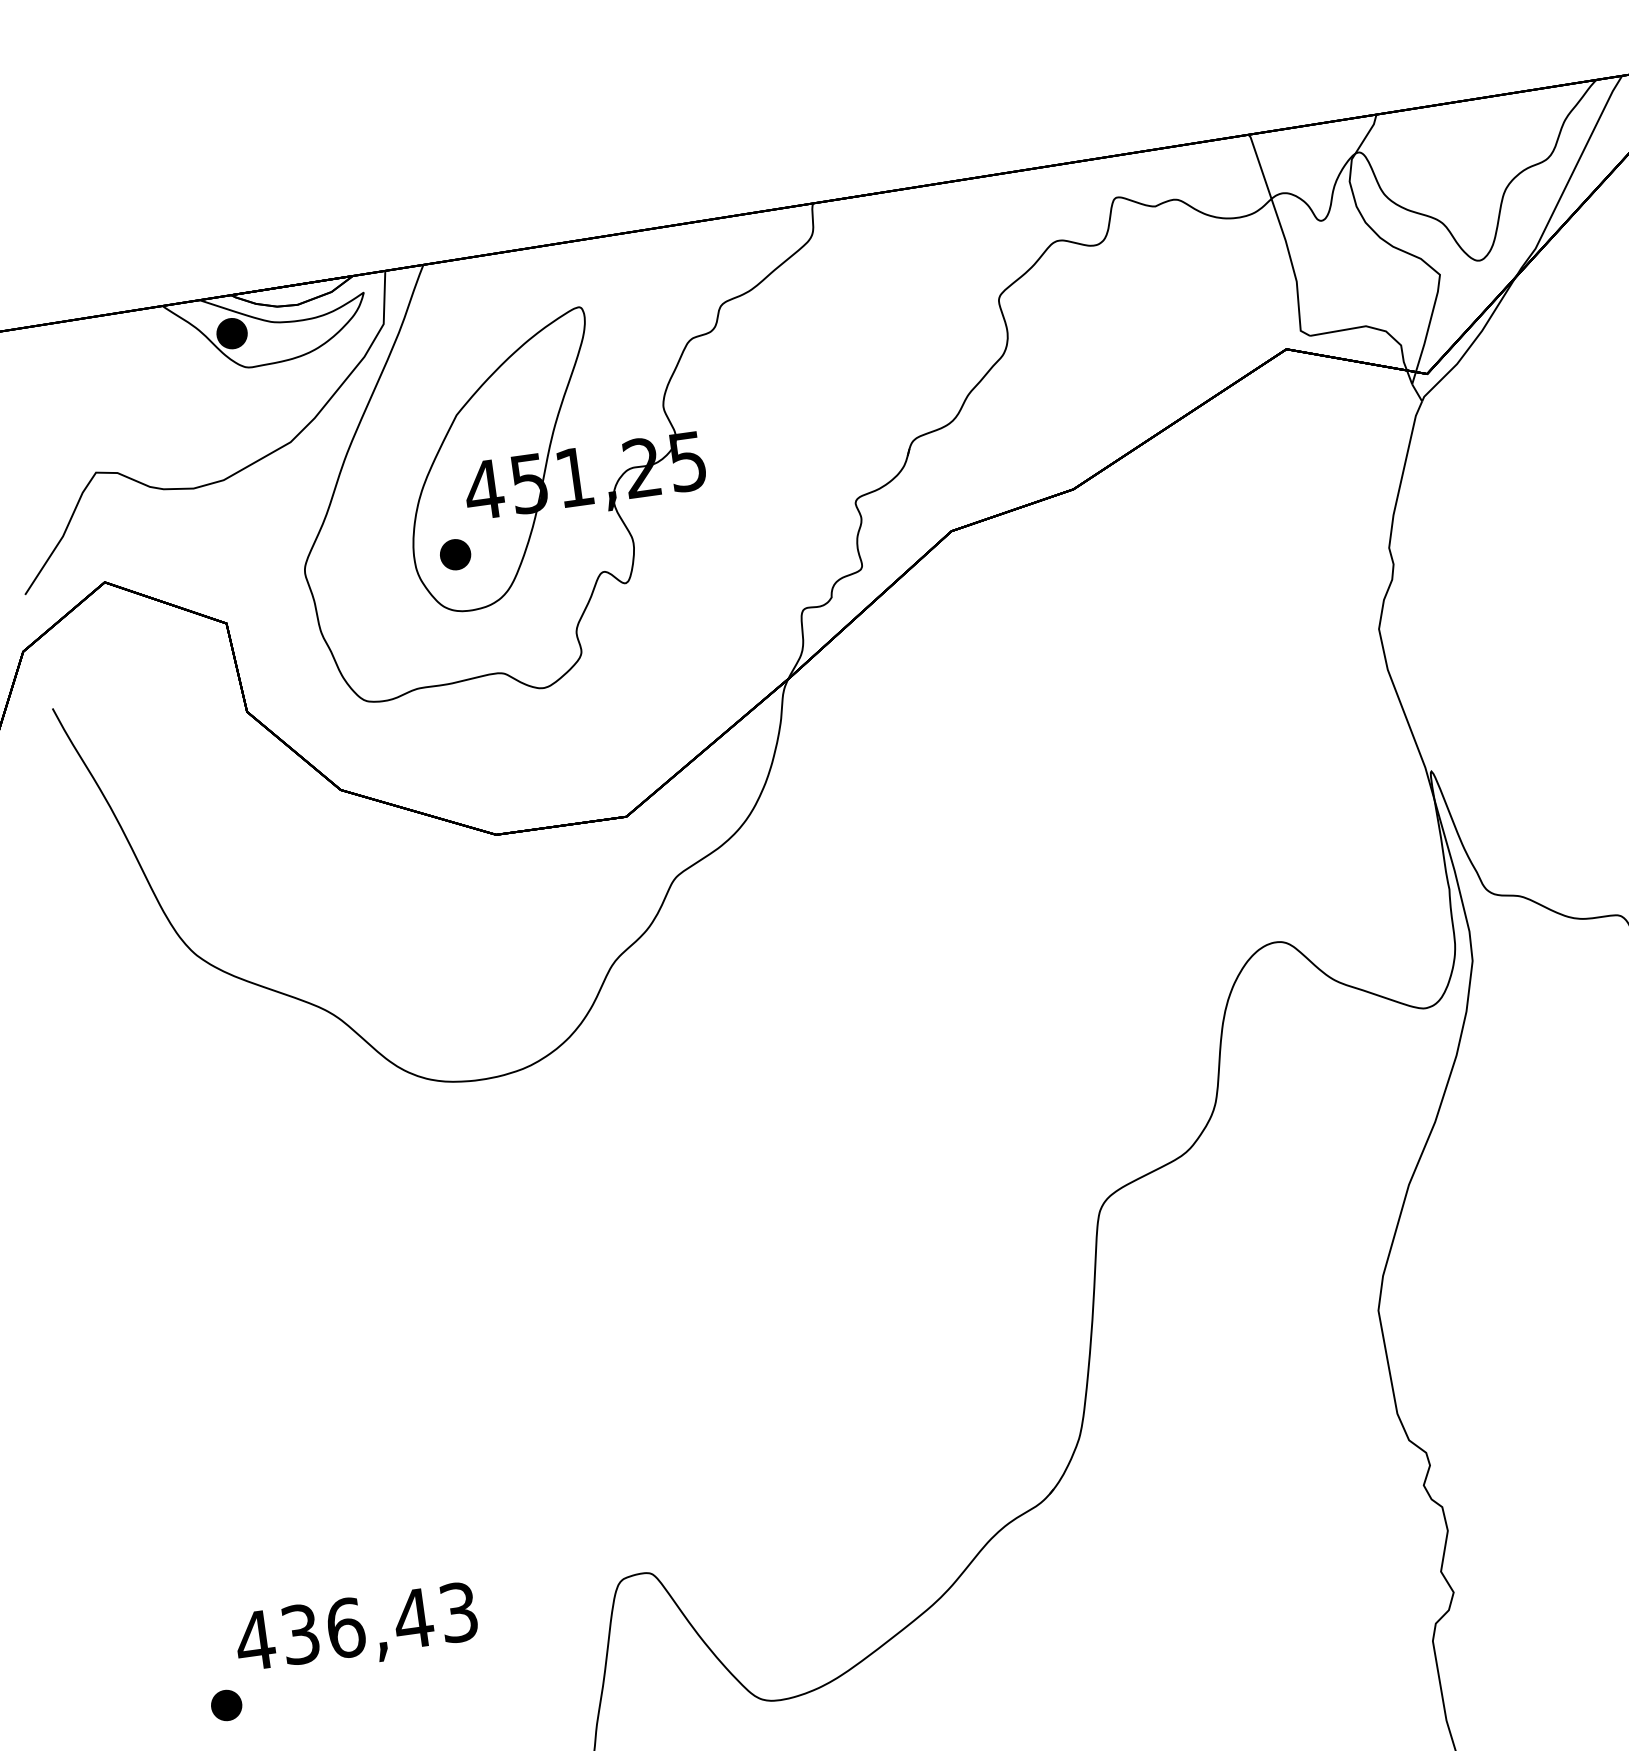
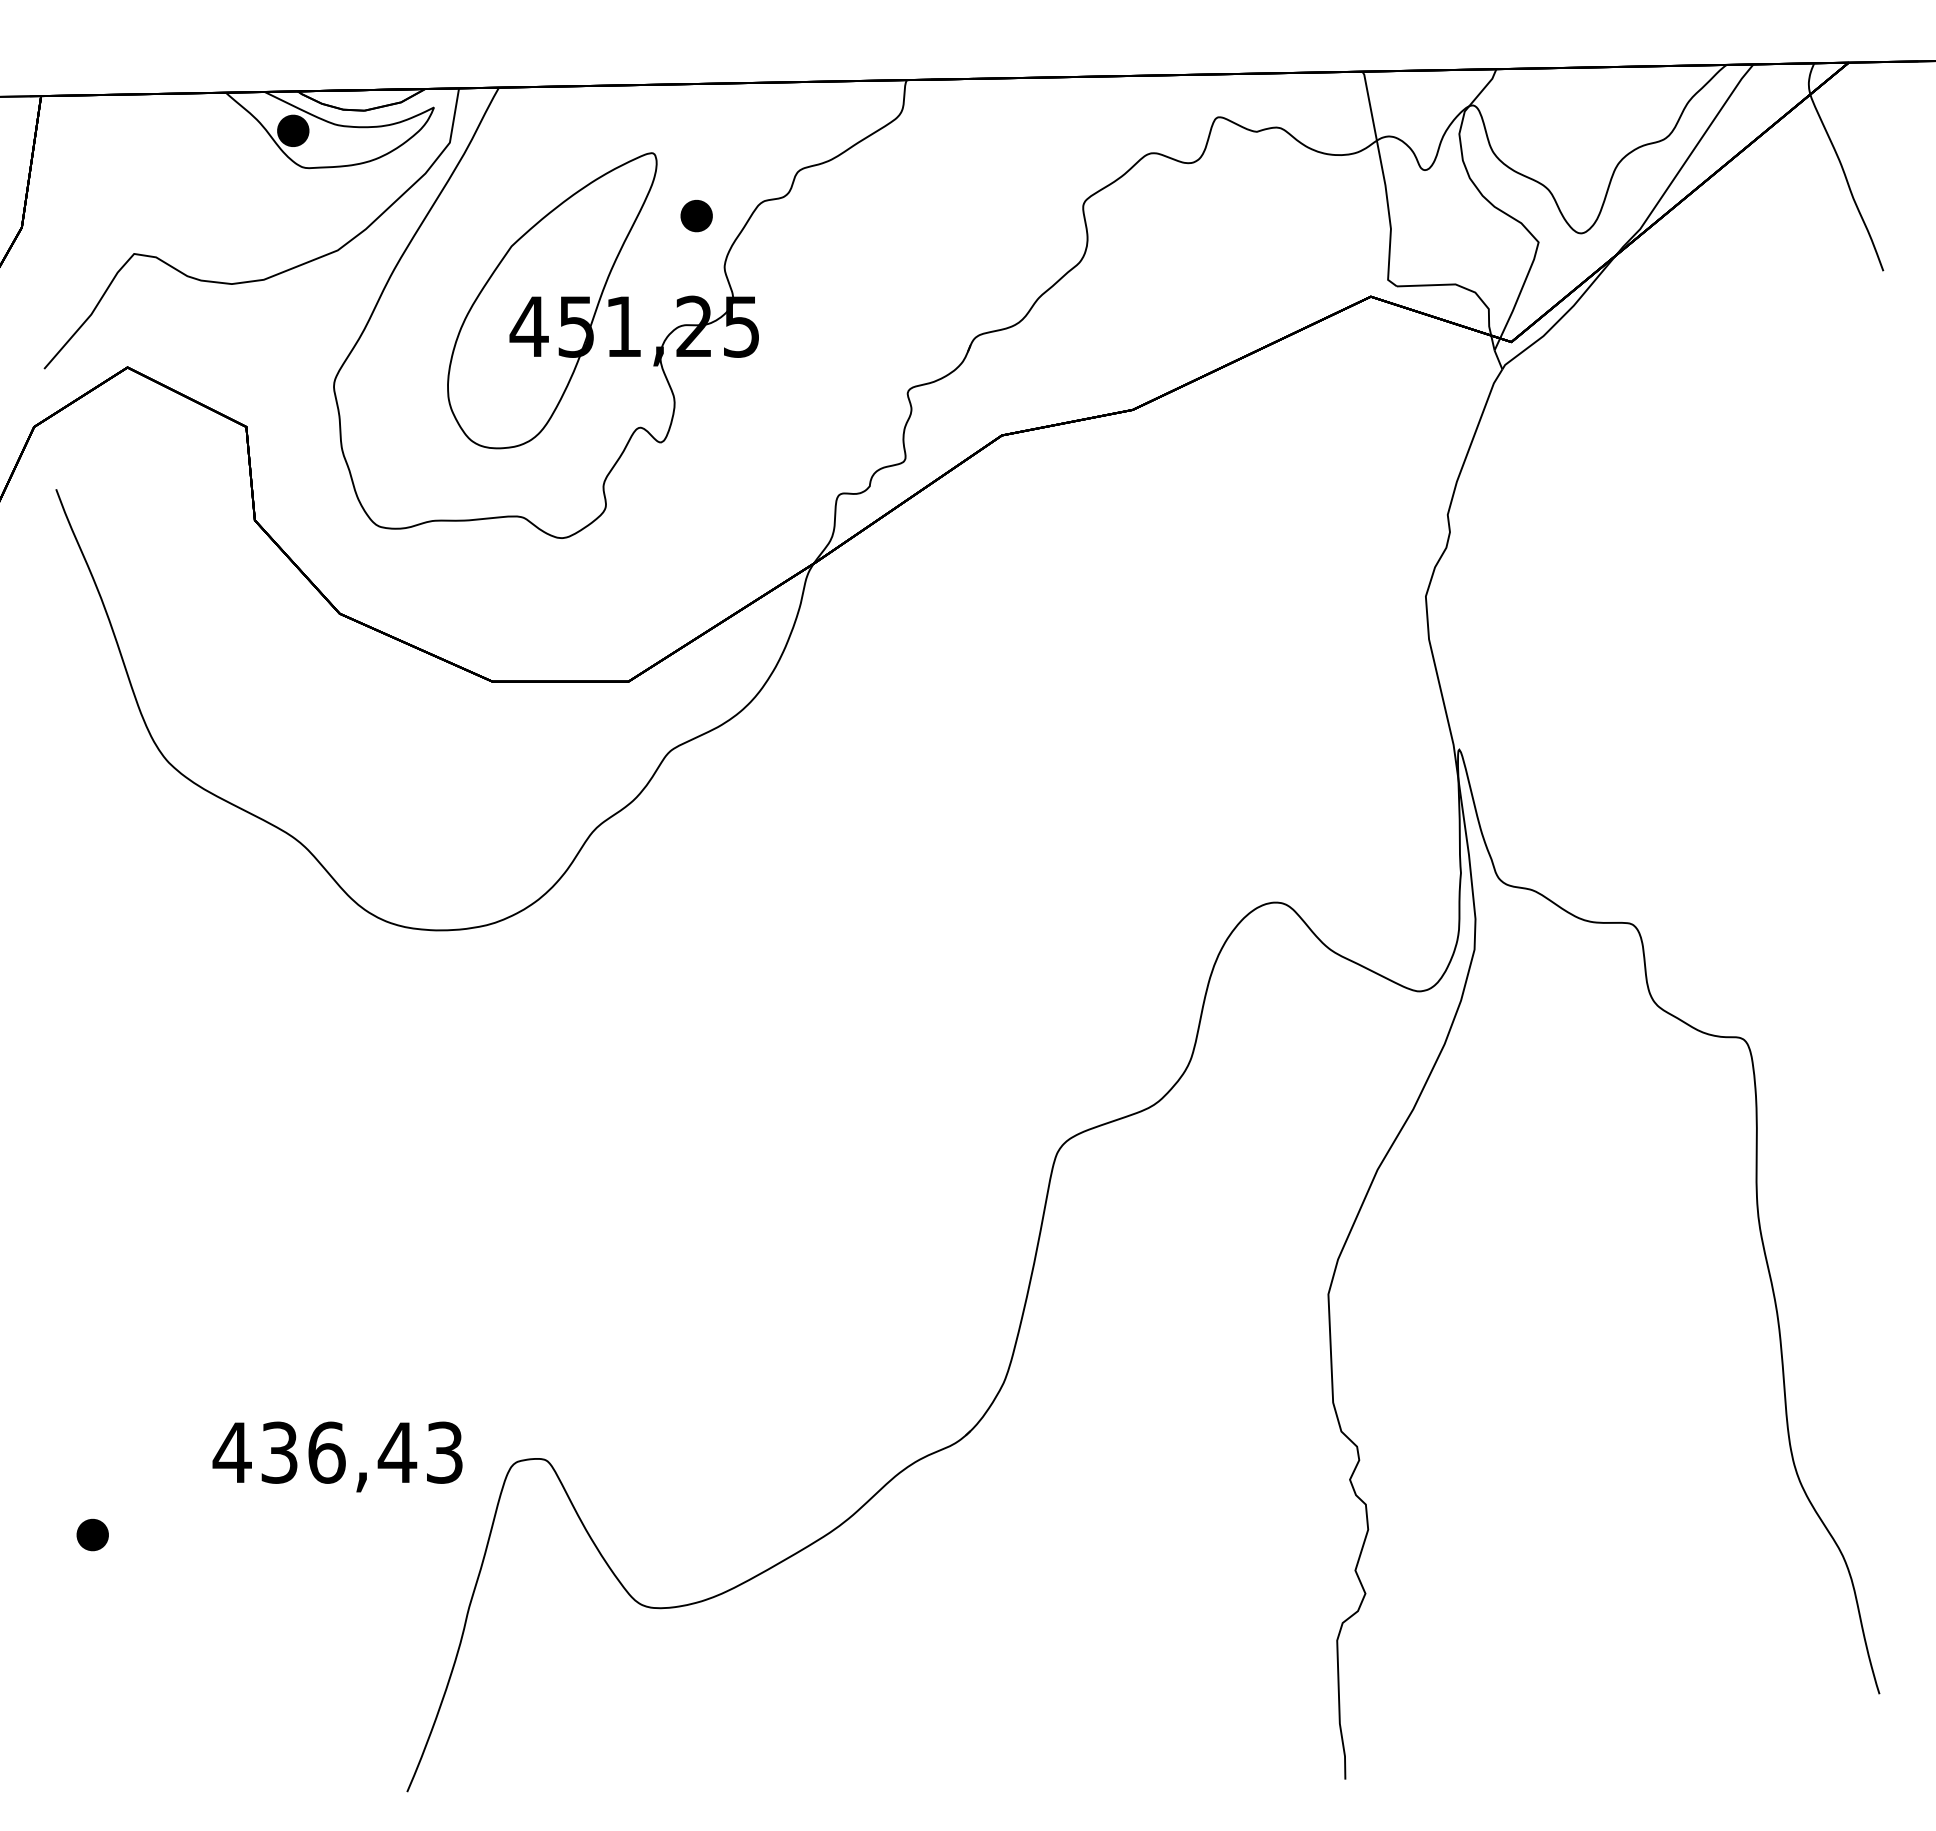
part: (455, 555) -> (696, 216), moved
text: (356, 1630) -> (337, 1456), moved

